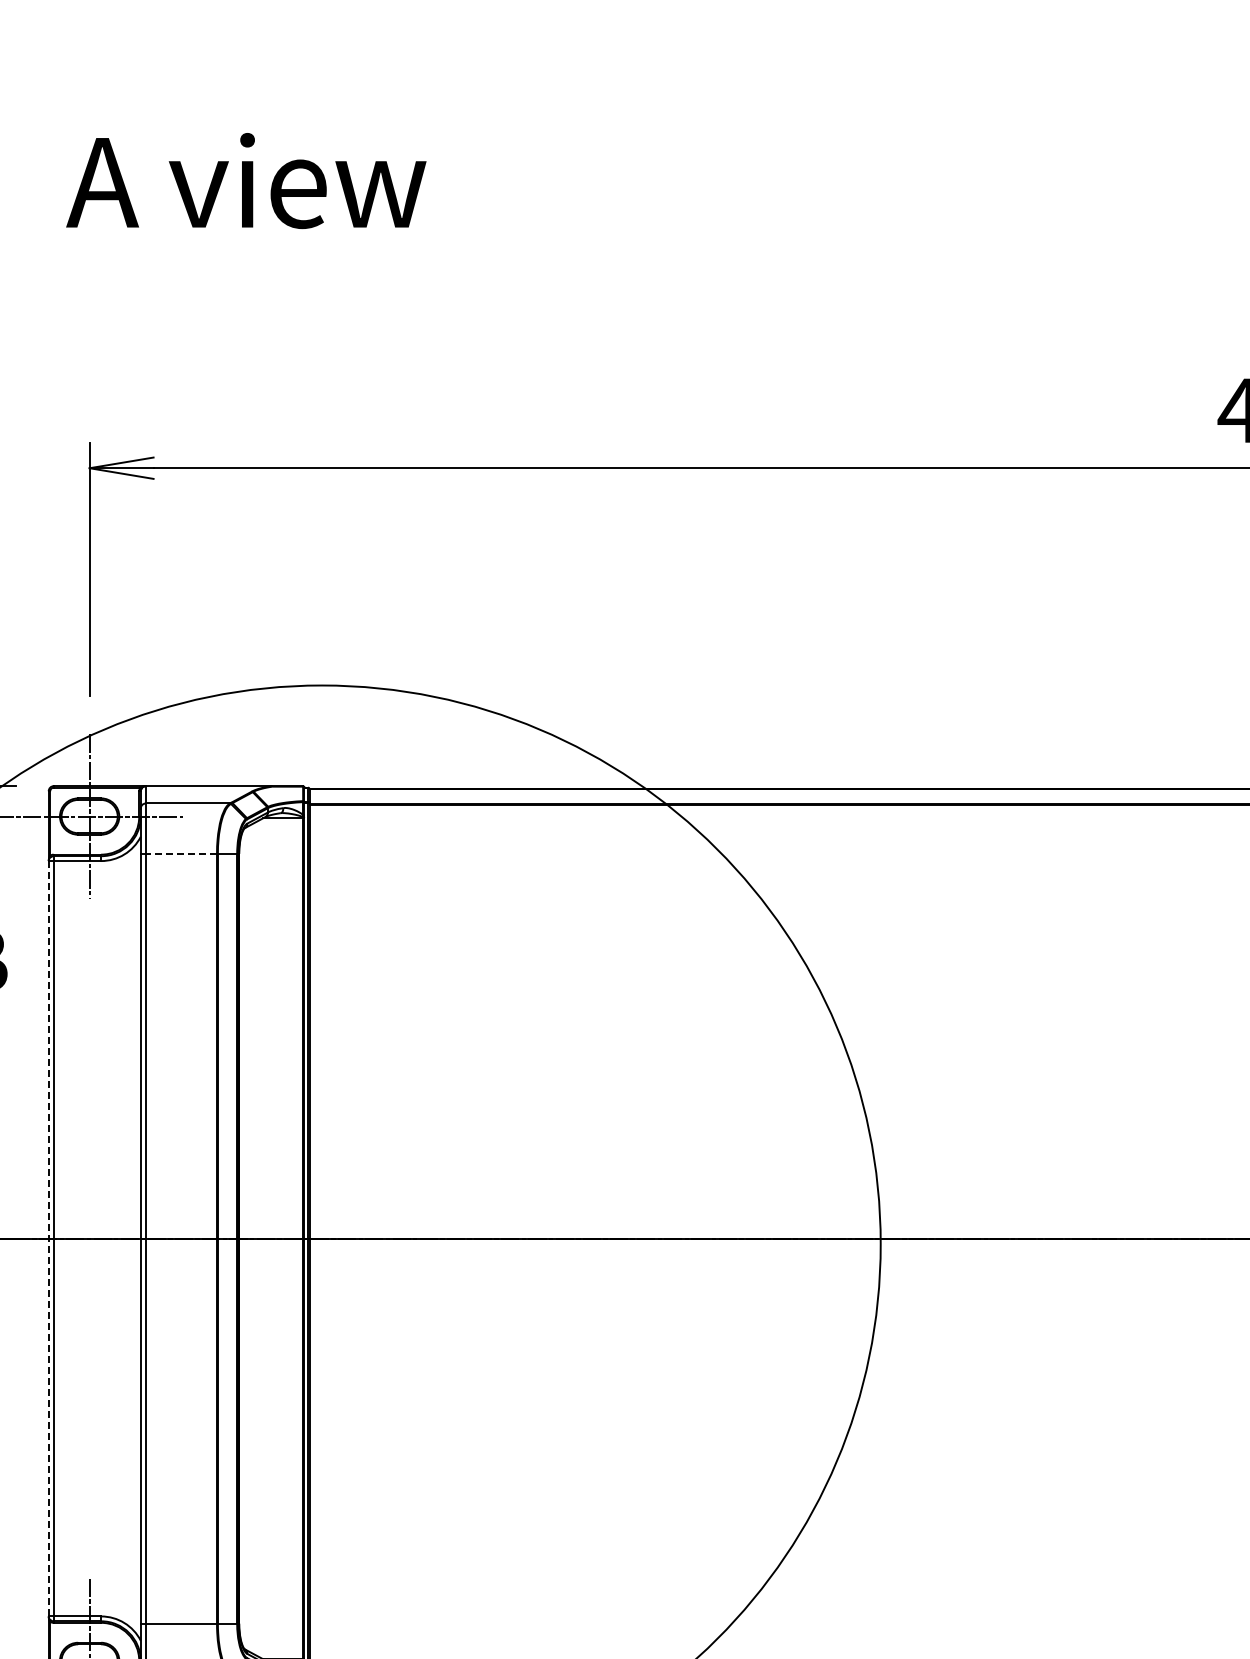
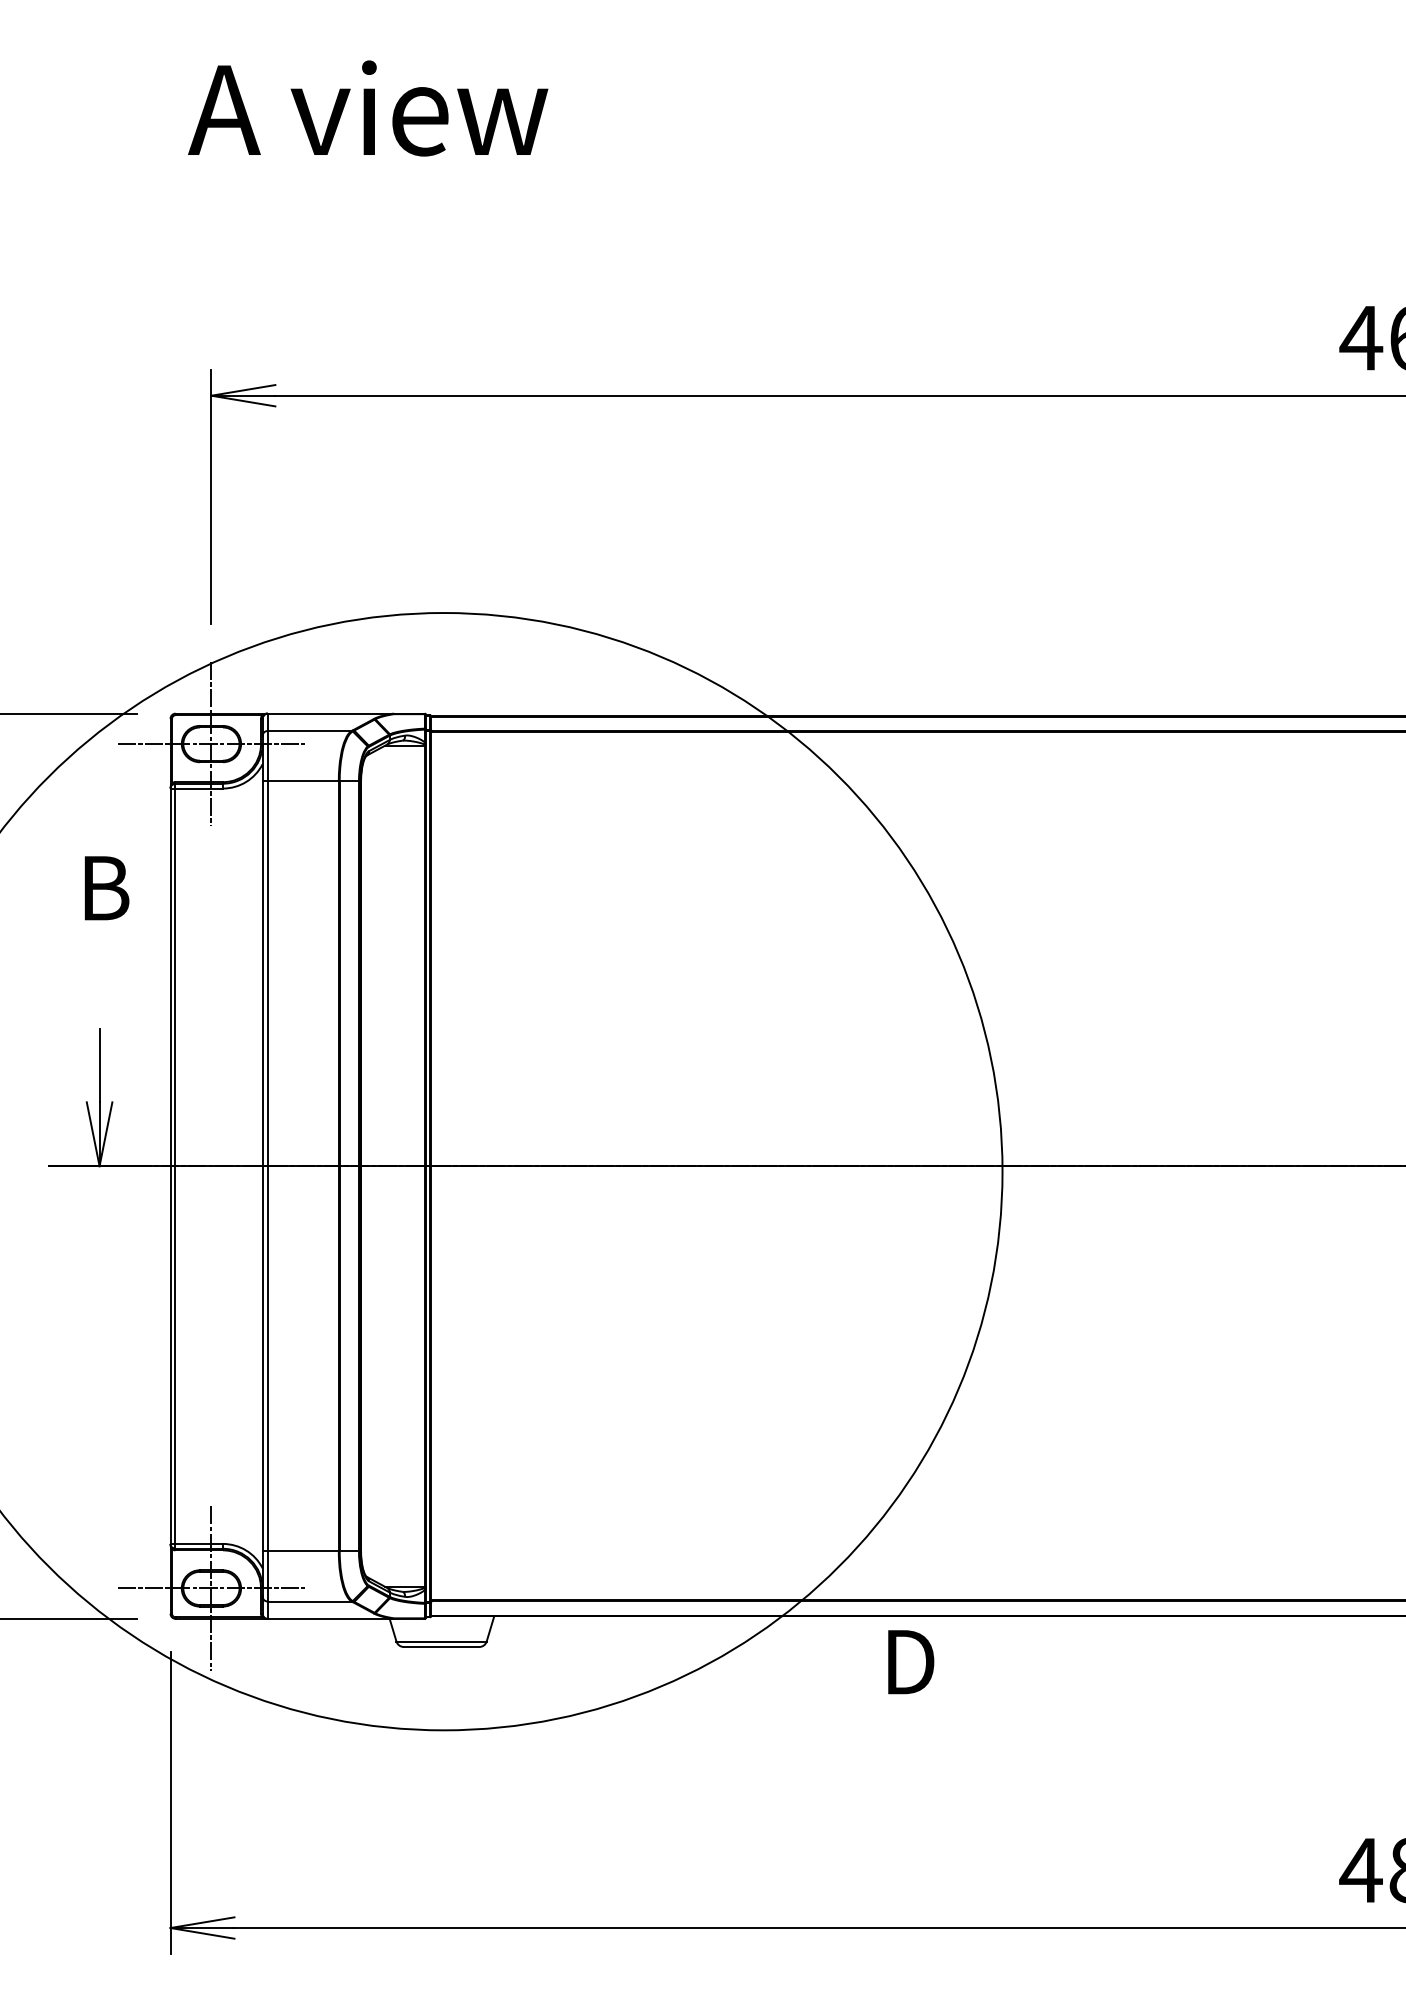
line: (181, 854) -> (303, 781), dashed -> solid
line: (48, 1239) -> (170, 1166), dashed -> solid

